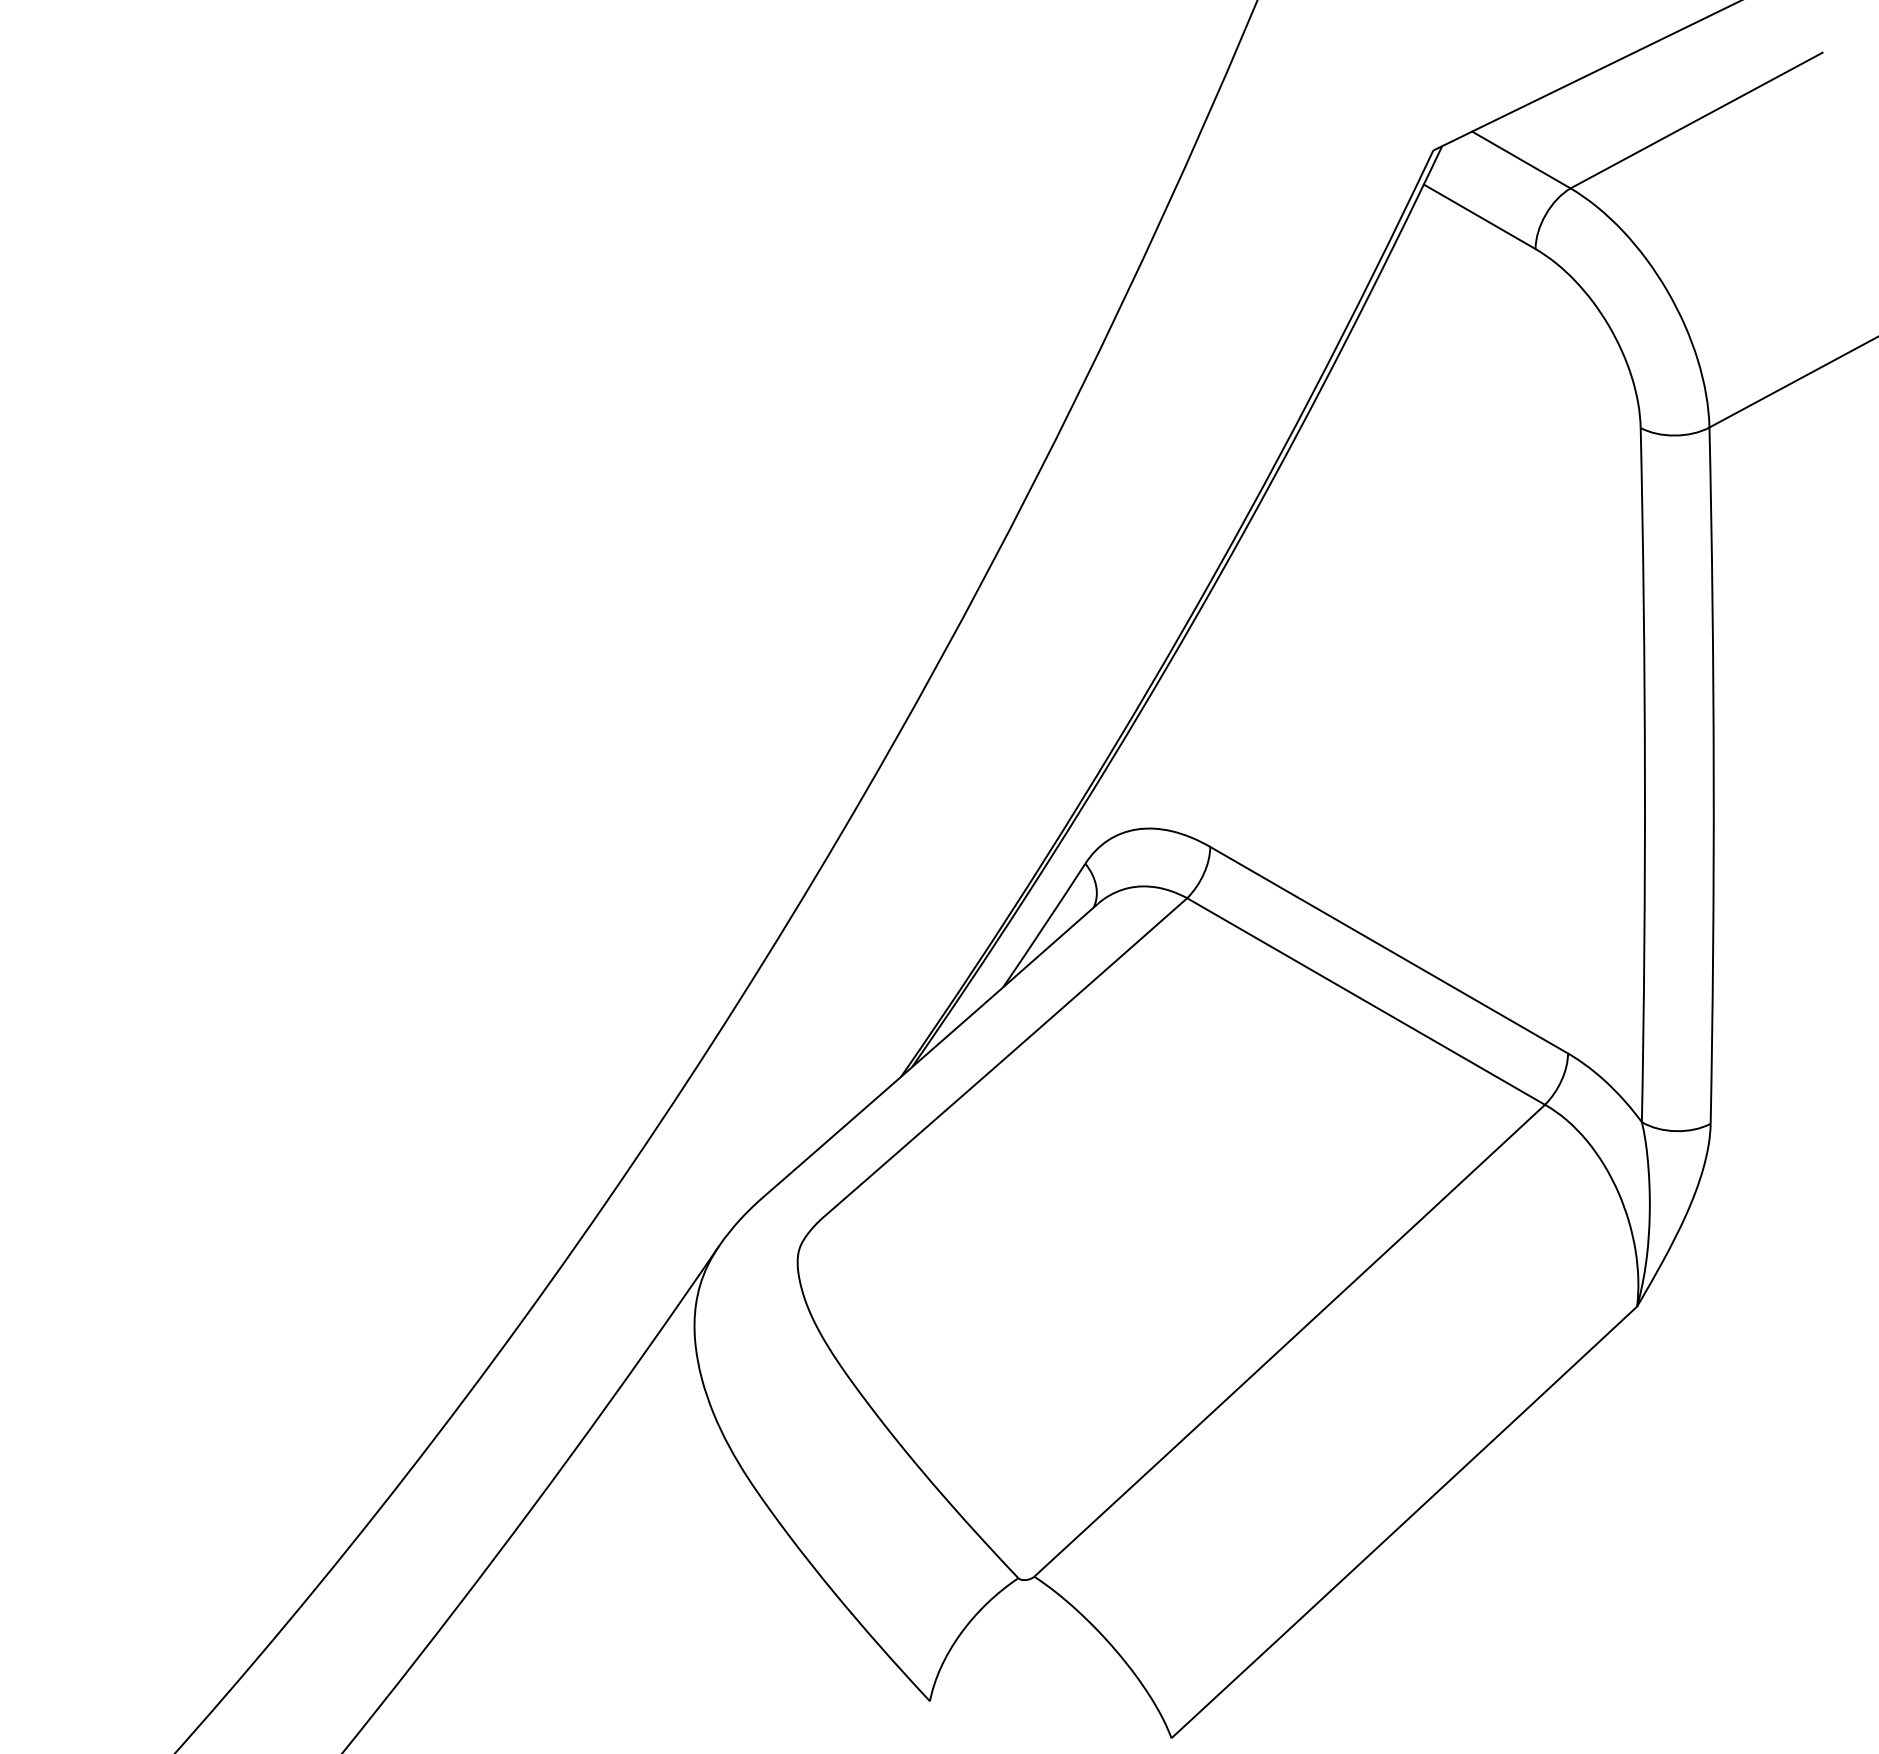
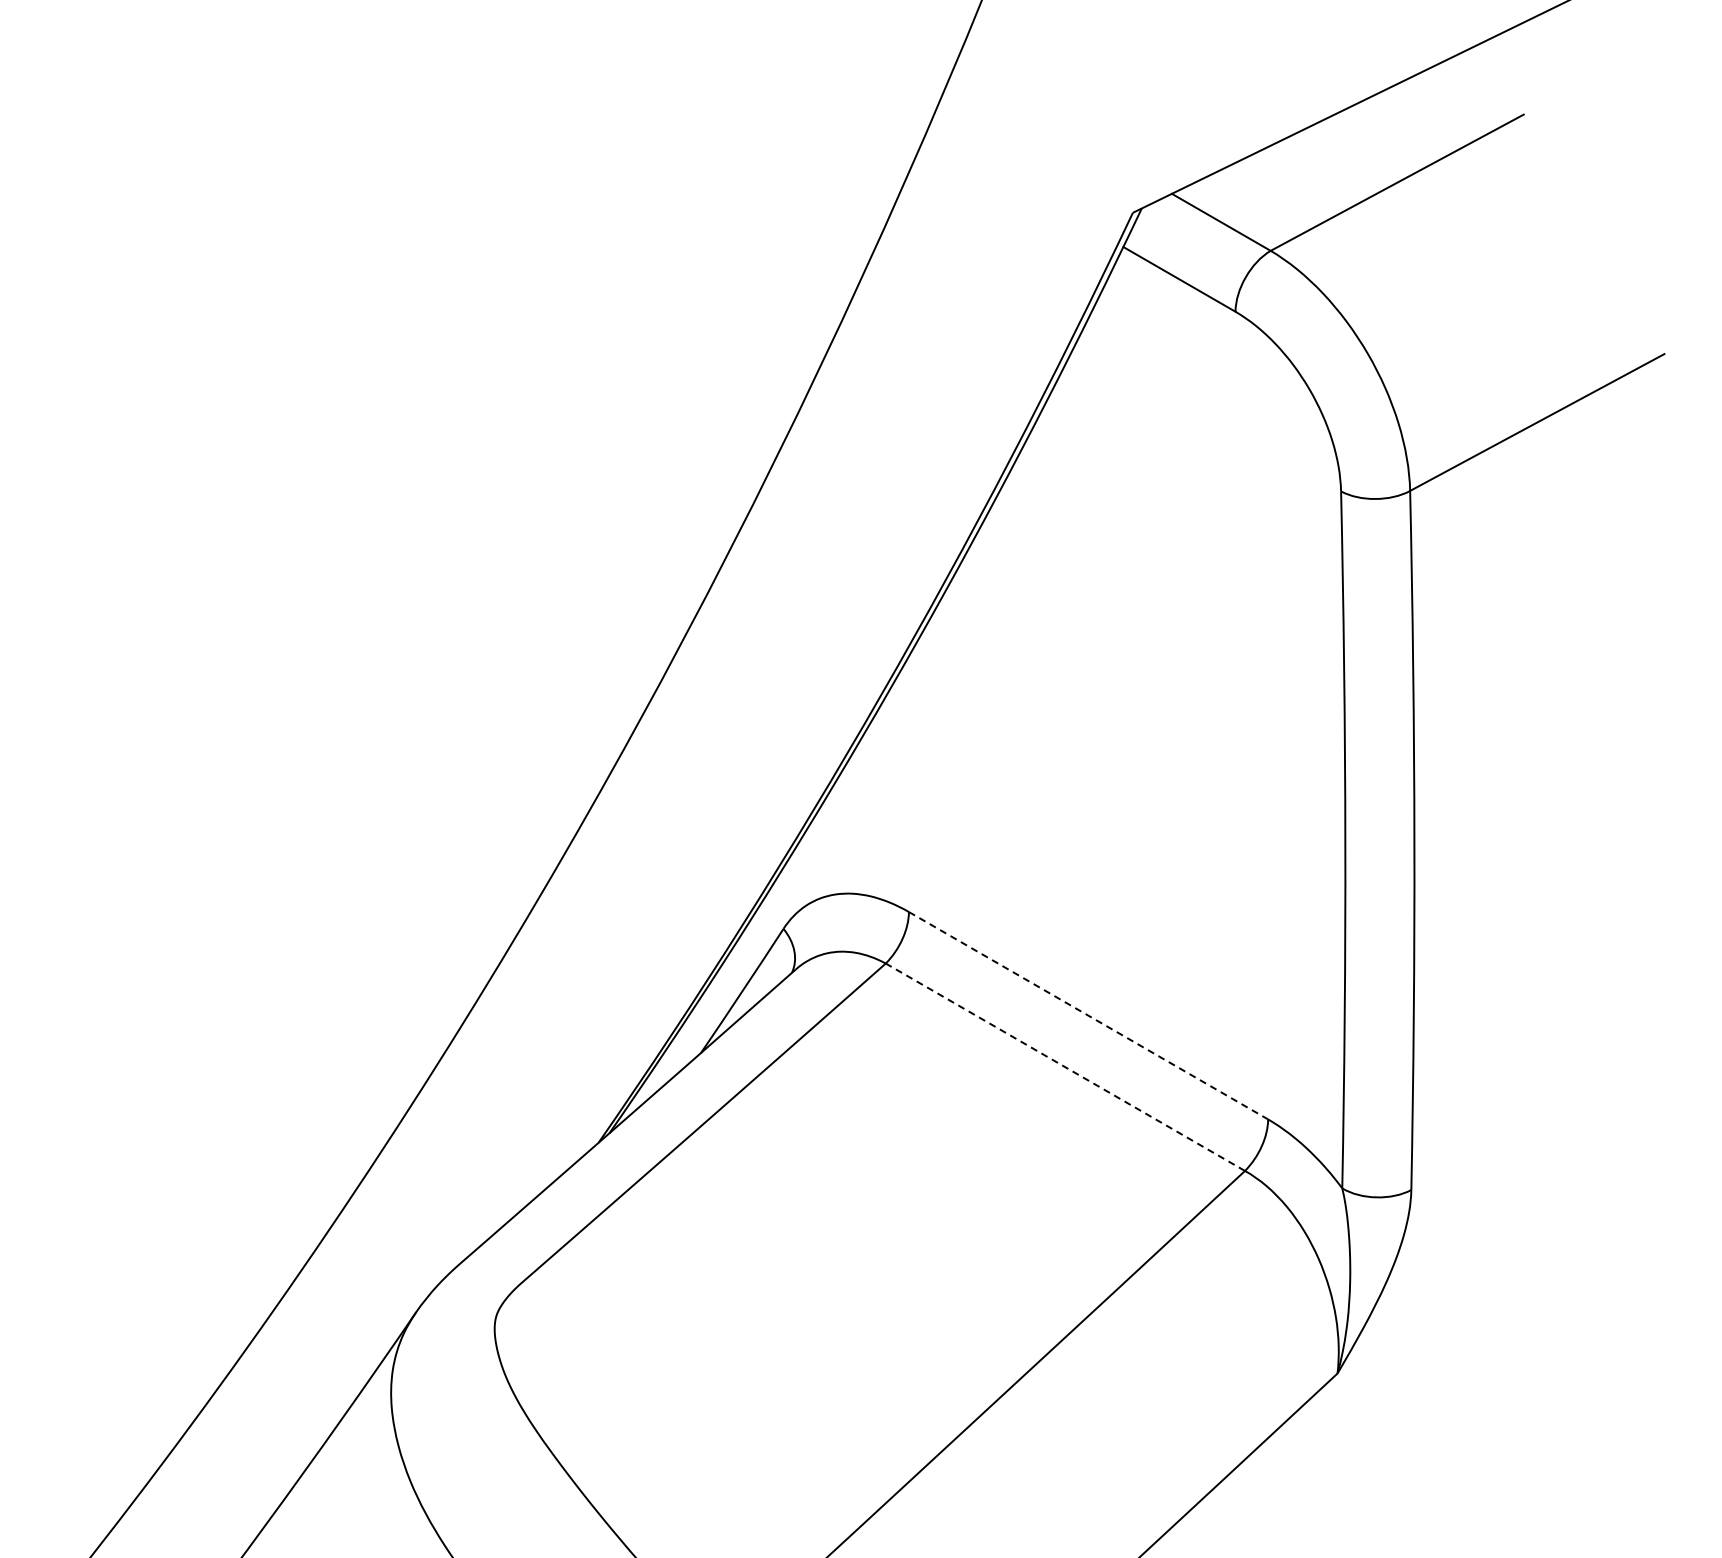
line: (1389, 950) -> (1088, 1016), solid -> dashed
line: (1366, 1001) -> (1065, 1067), solid -> dashed

